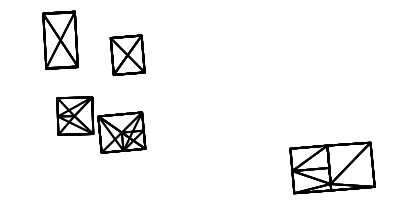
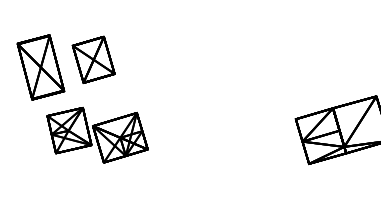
part: (60, 39) -> (40, 66), moved
part: (127, 54) -> (93, 59), moved

